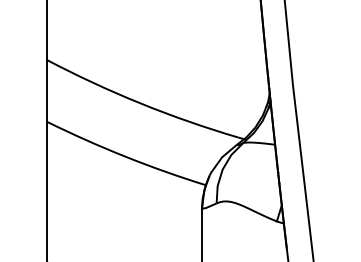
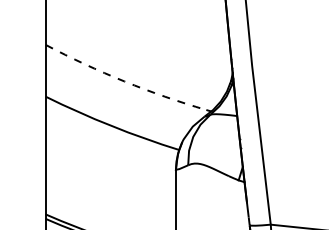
arc: (140, 103) -> (124, 81), solid -> dashed

